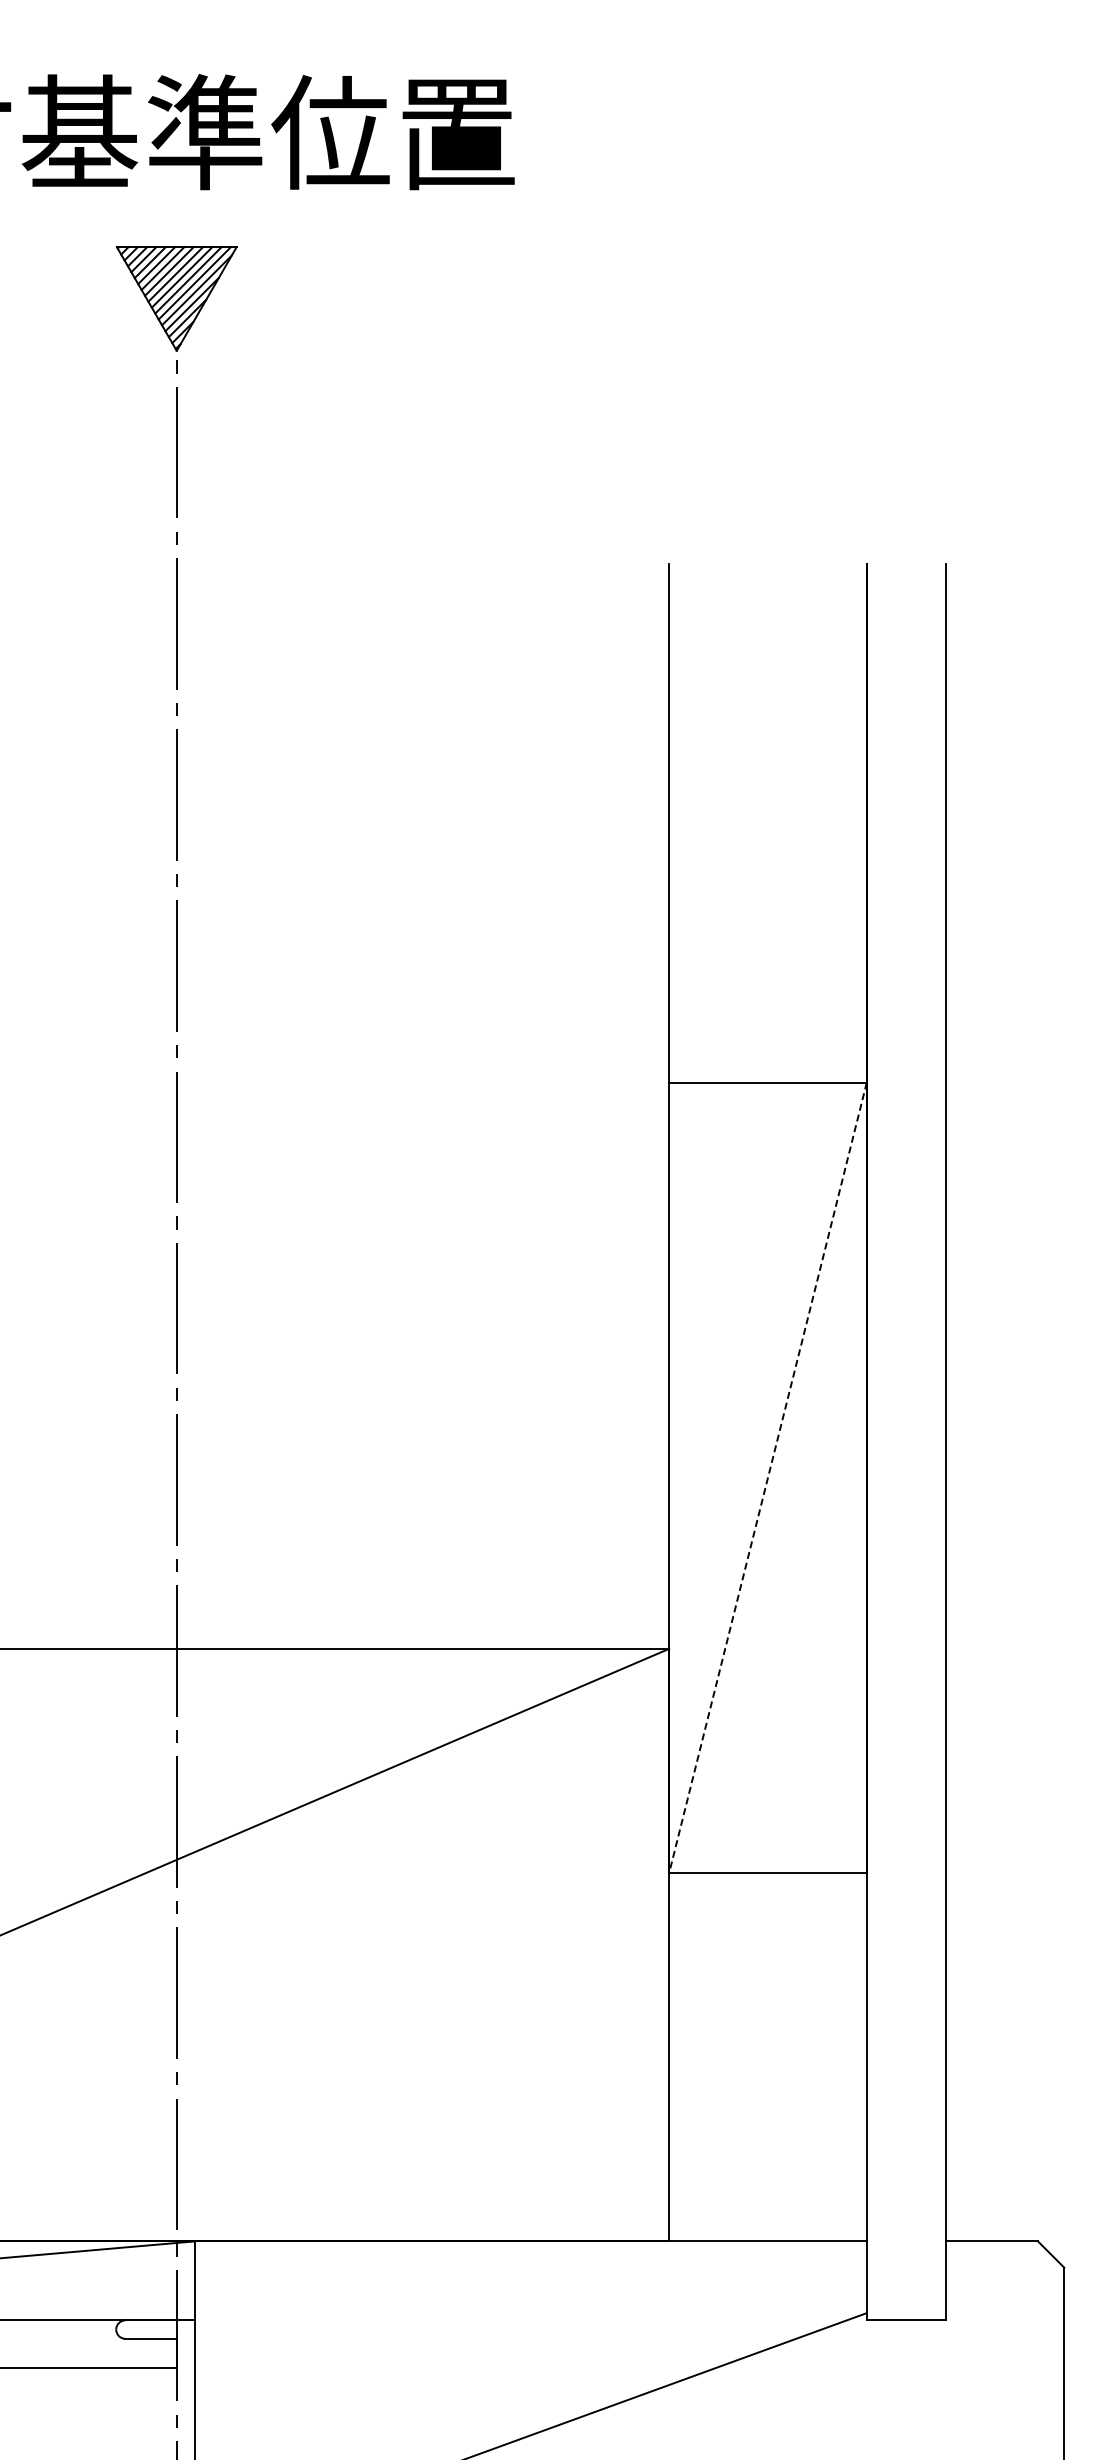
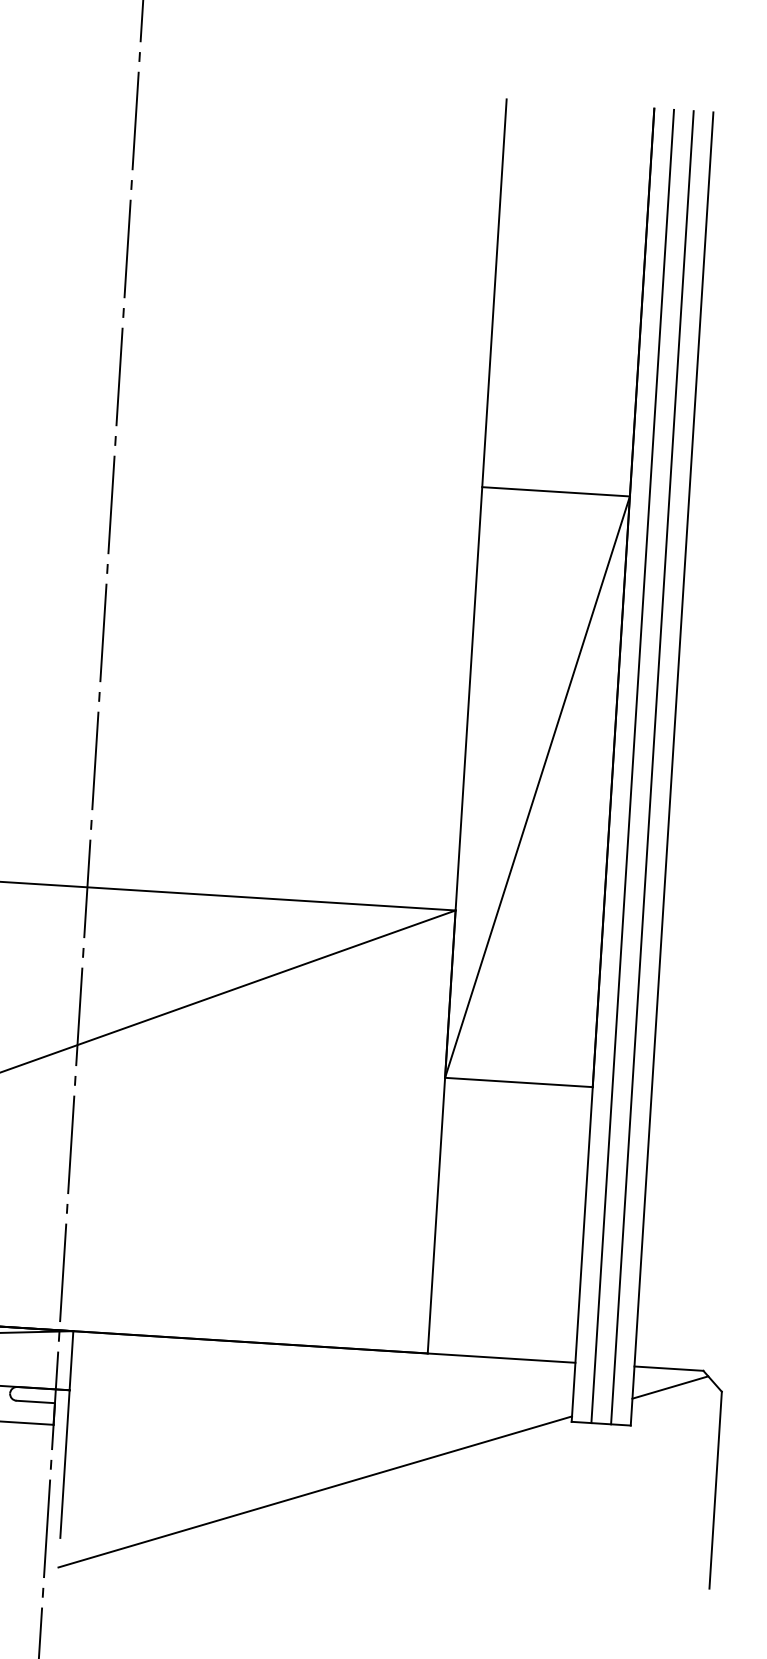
line: (893, 1441) -> (633, 766), added
line: (919, 1441) -> (652, 767), added
line: (767, 1478) -> (537, 787), dashed -> solid
line: (994, 2266) -> (669, 1387), added

